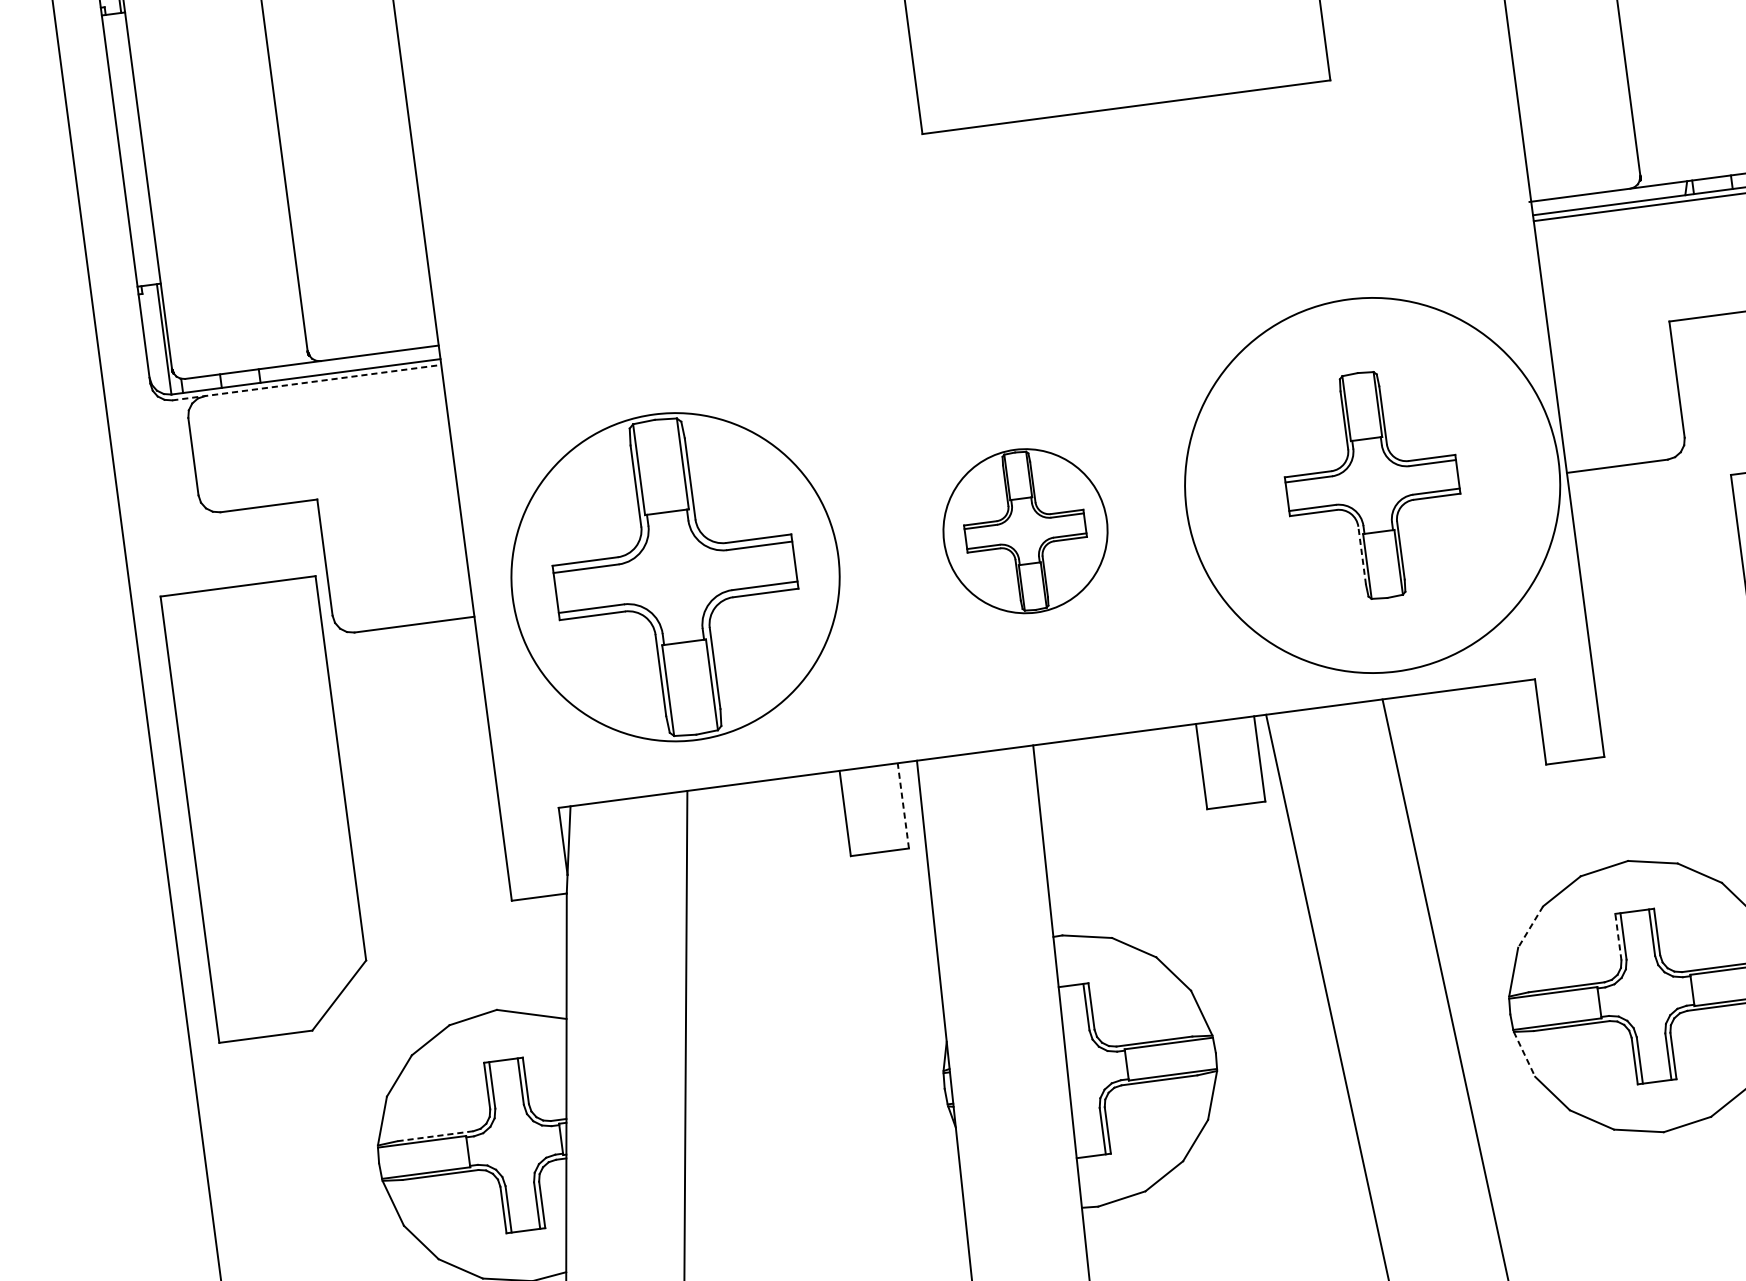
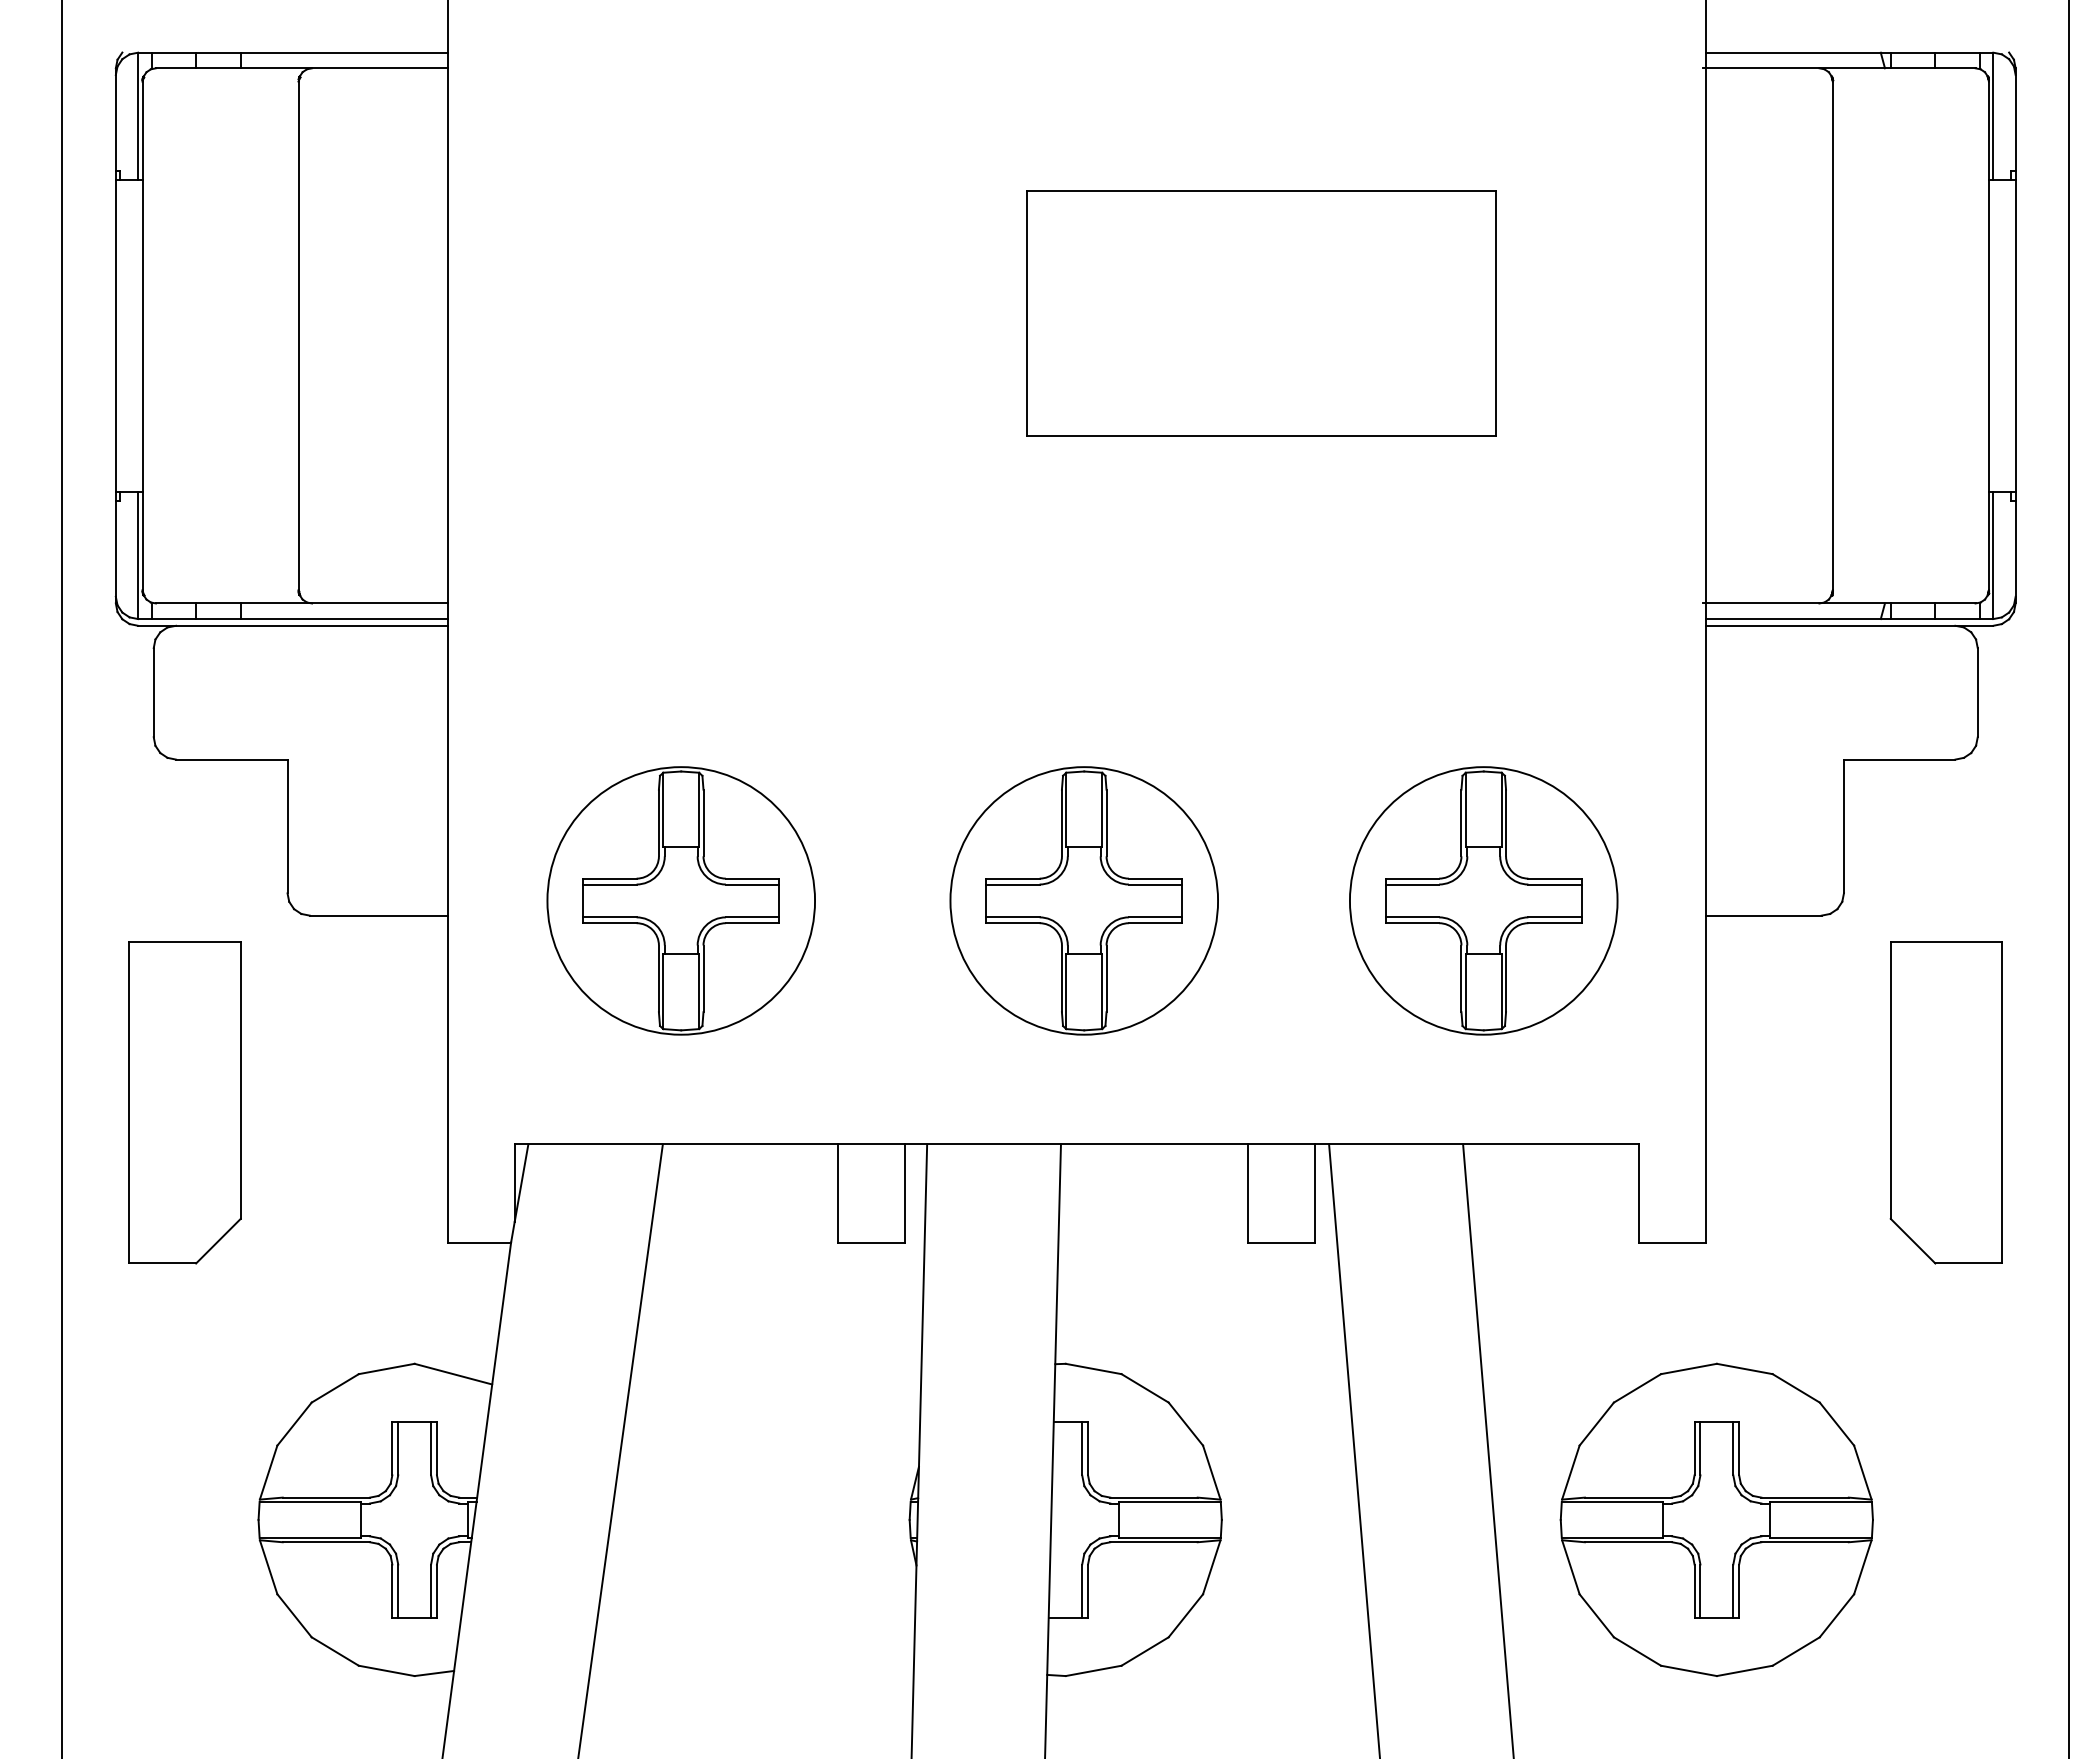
line: (307, 382) -> (293, 625), dashed -> solid
circle: (1372, 485) -> (1483, 900), size x0.62
part: (1024, 530) -> (1083, 900), size x1.43
line: (1362, 555) -> (1461, 978), dashed -> solid
part: (674, 576) -> (680, 900), size x0.71
line: (903, 805) -> (905, 1193), dashed -> solid
part: (267, 809) -> (184, 1102), size x0.62
line: (1530, 927) -> (1596, 1424), dashed -> solid
line: (1618, 937) -> (1694, 1448), dashed -> solid
line: (1525, 1054) -> (1571, 1567), dashed -> solid
line: (435, 1136) -> (326, 1497), dashed -> solid

